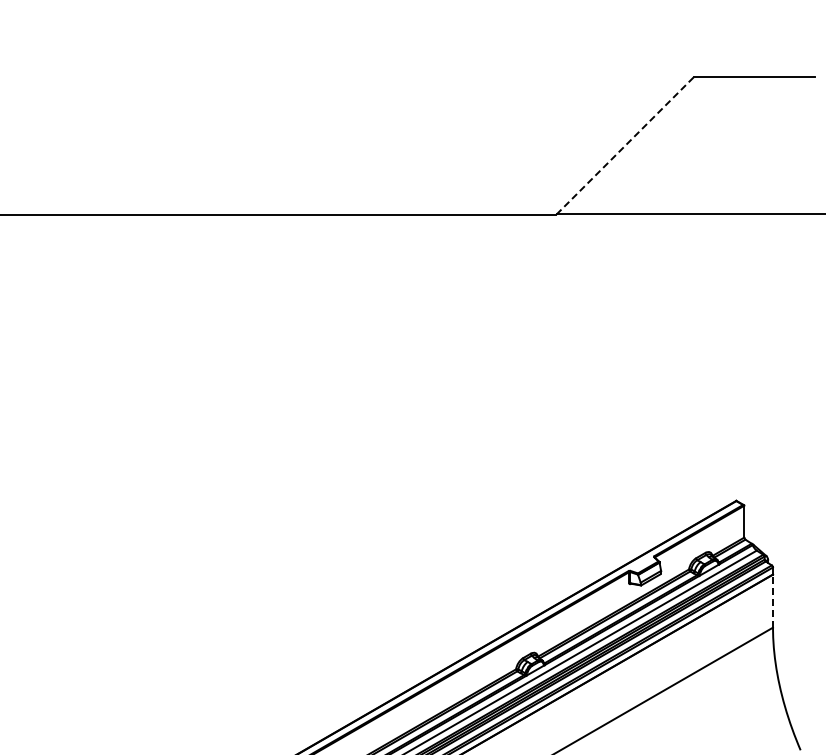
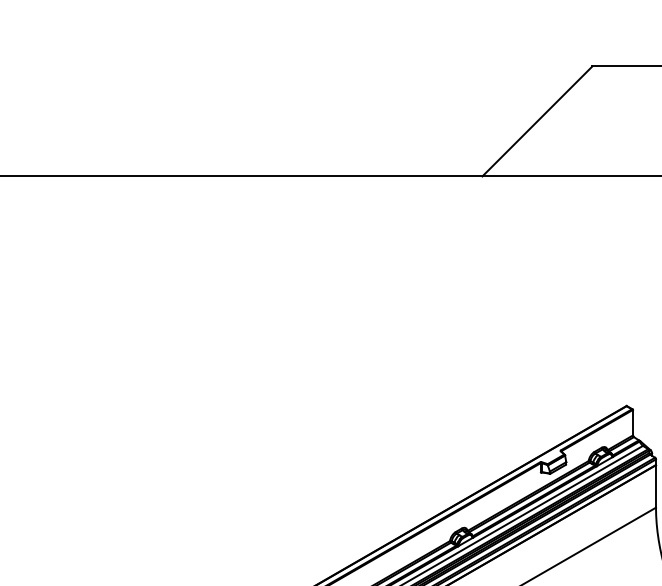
line: (624, 146) -> (536, 121), dashed -> solid
line: (772, 601) -> (655, 486), dashed -> solid

